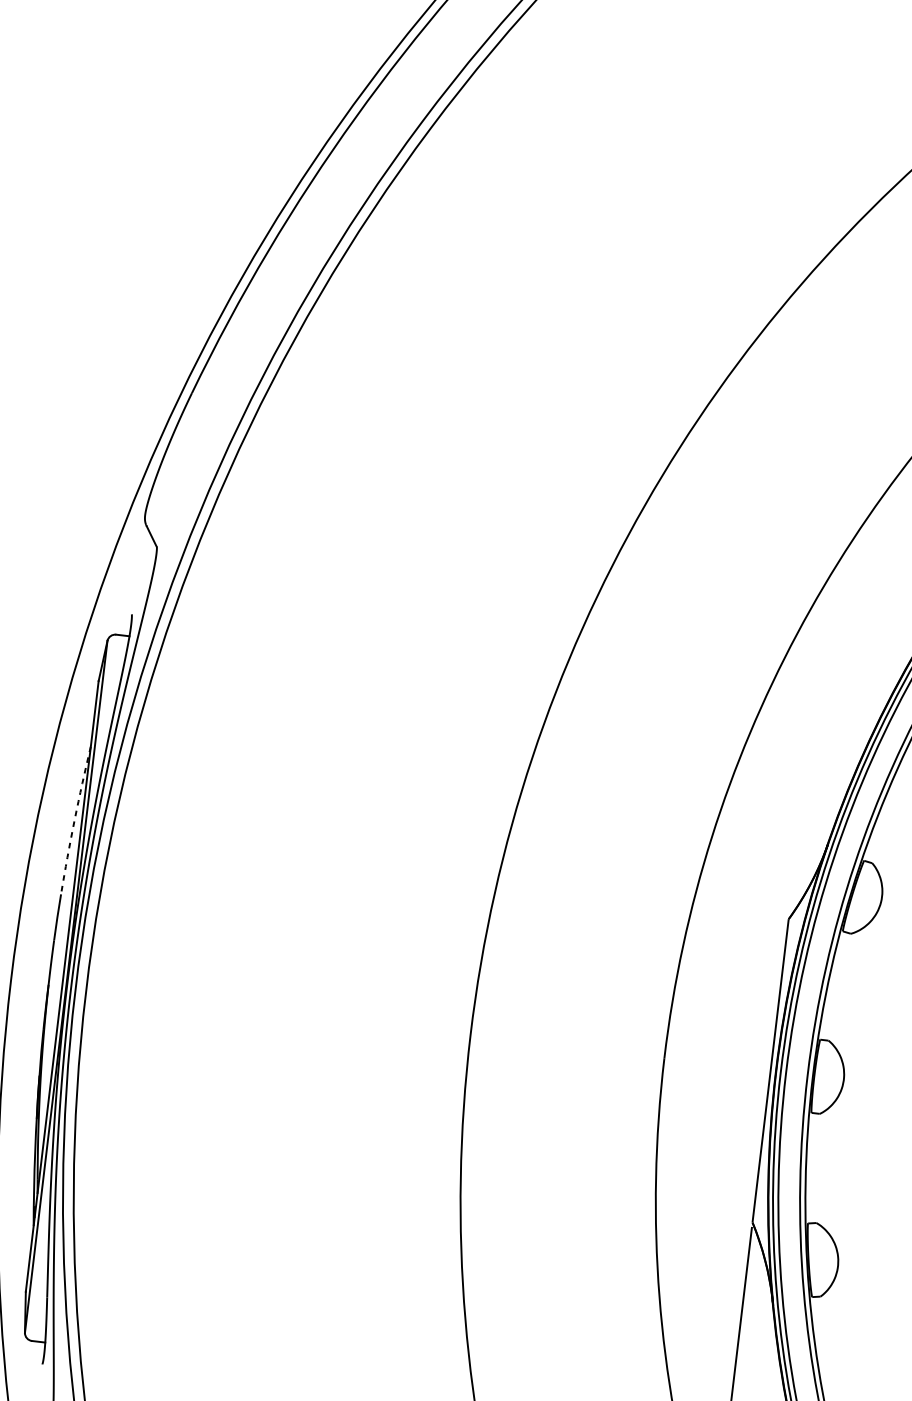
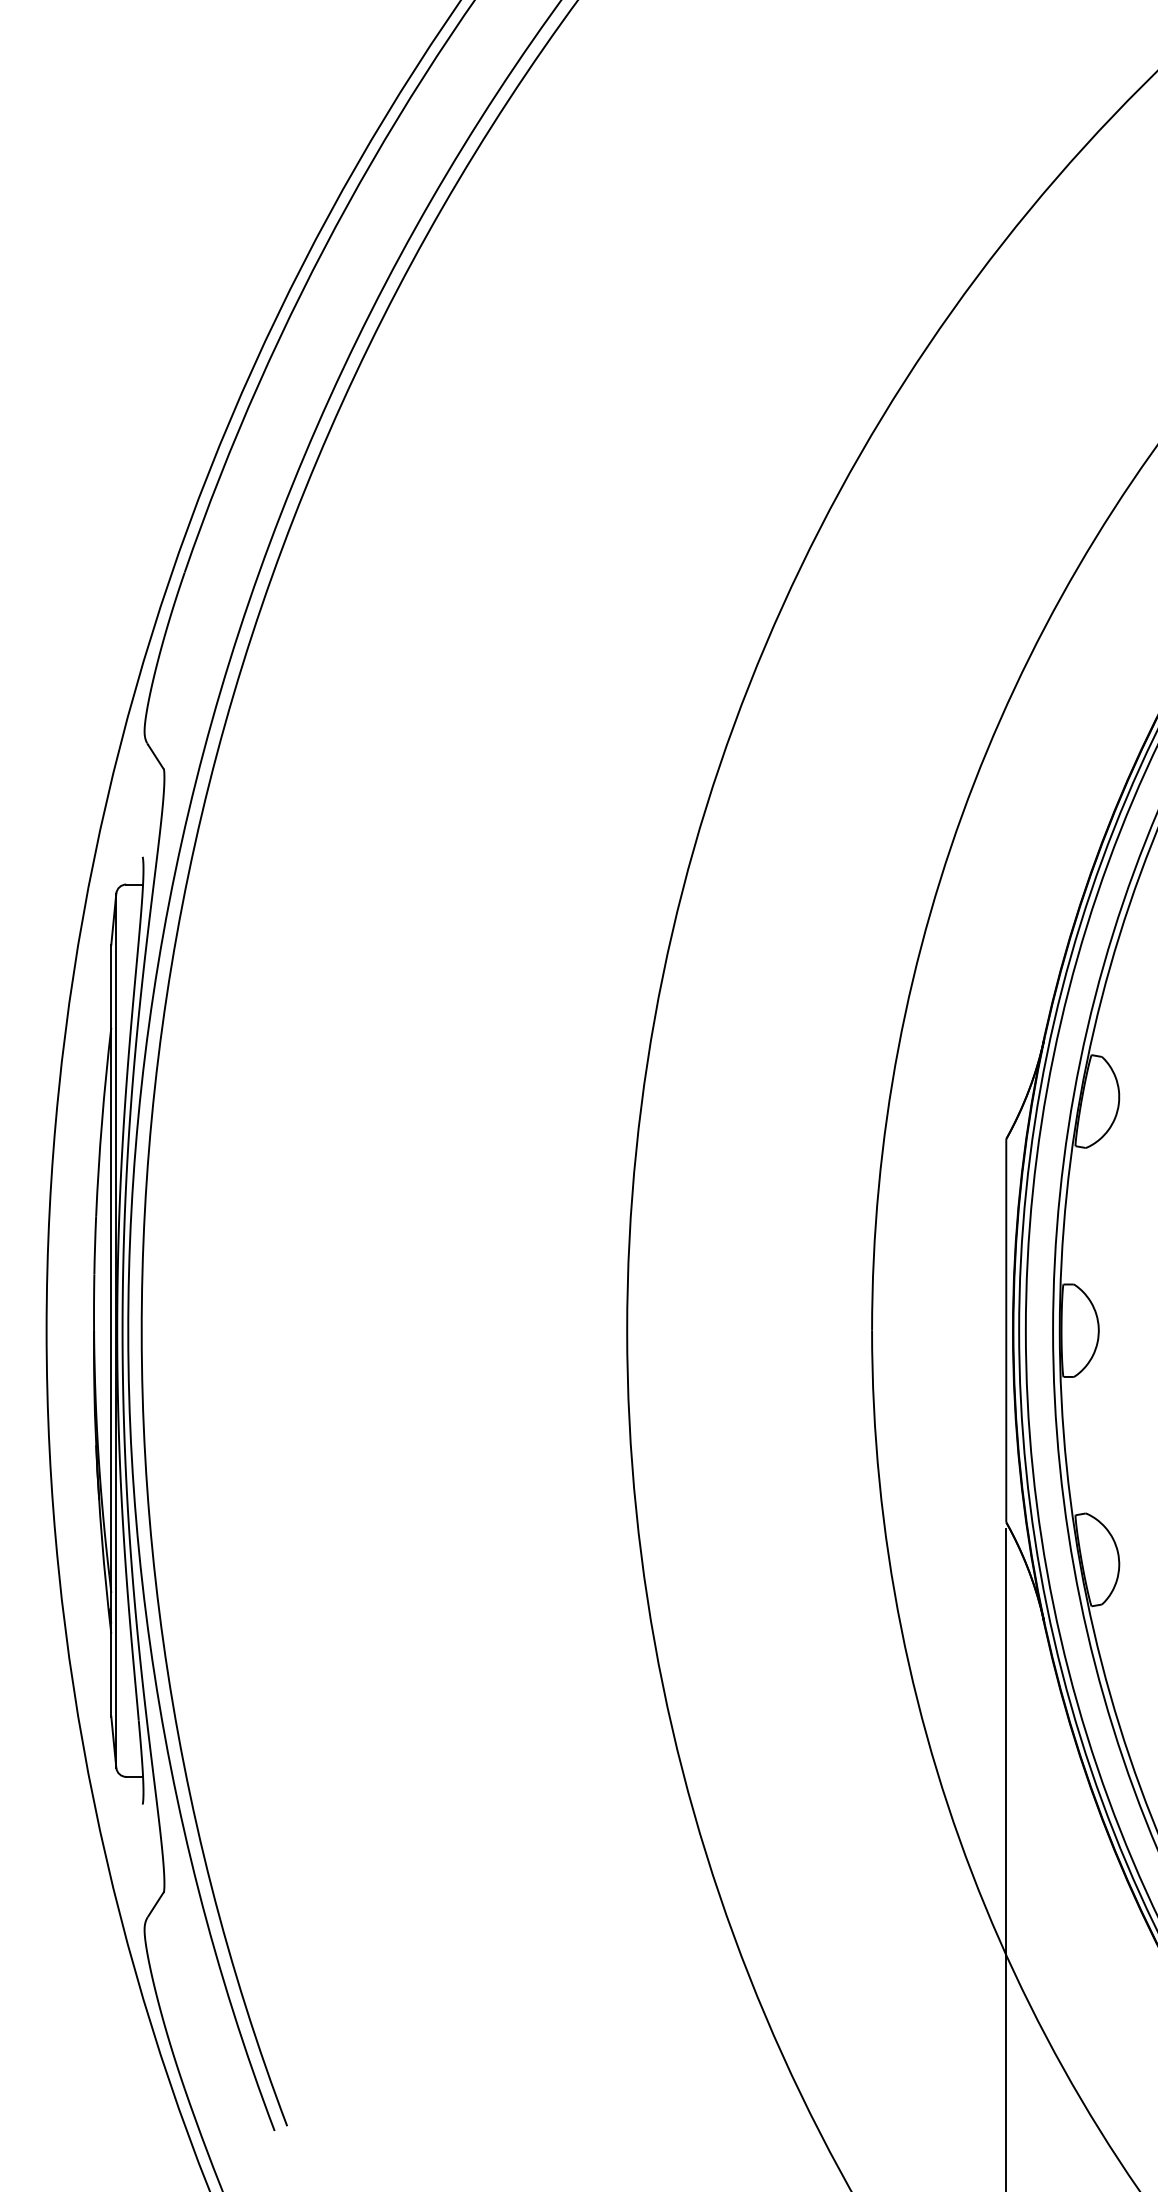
arc: (75, 819) -> (102, 1121), dashed -> solid

